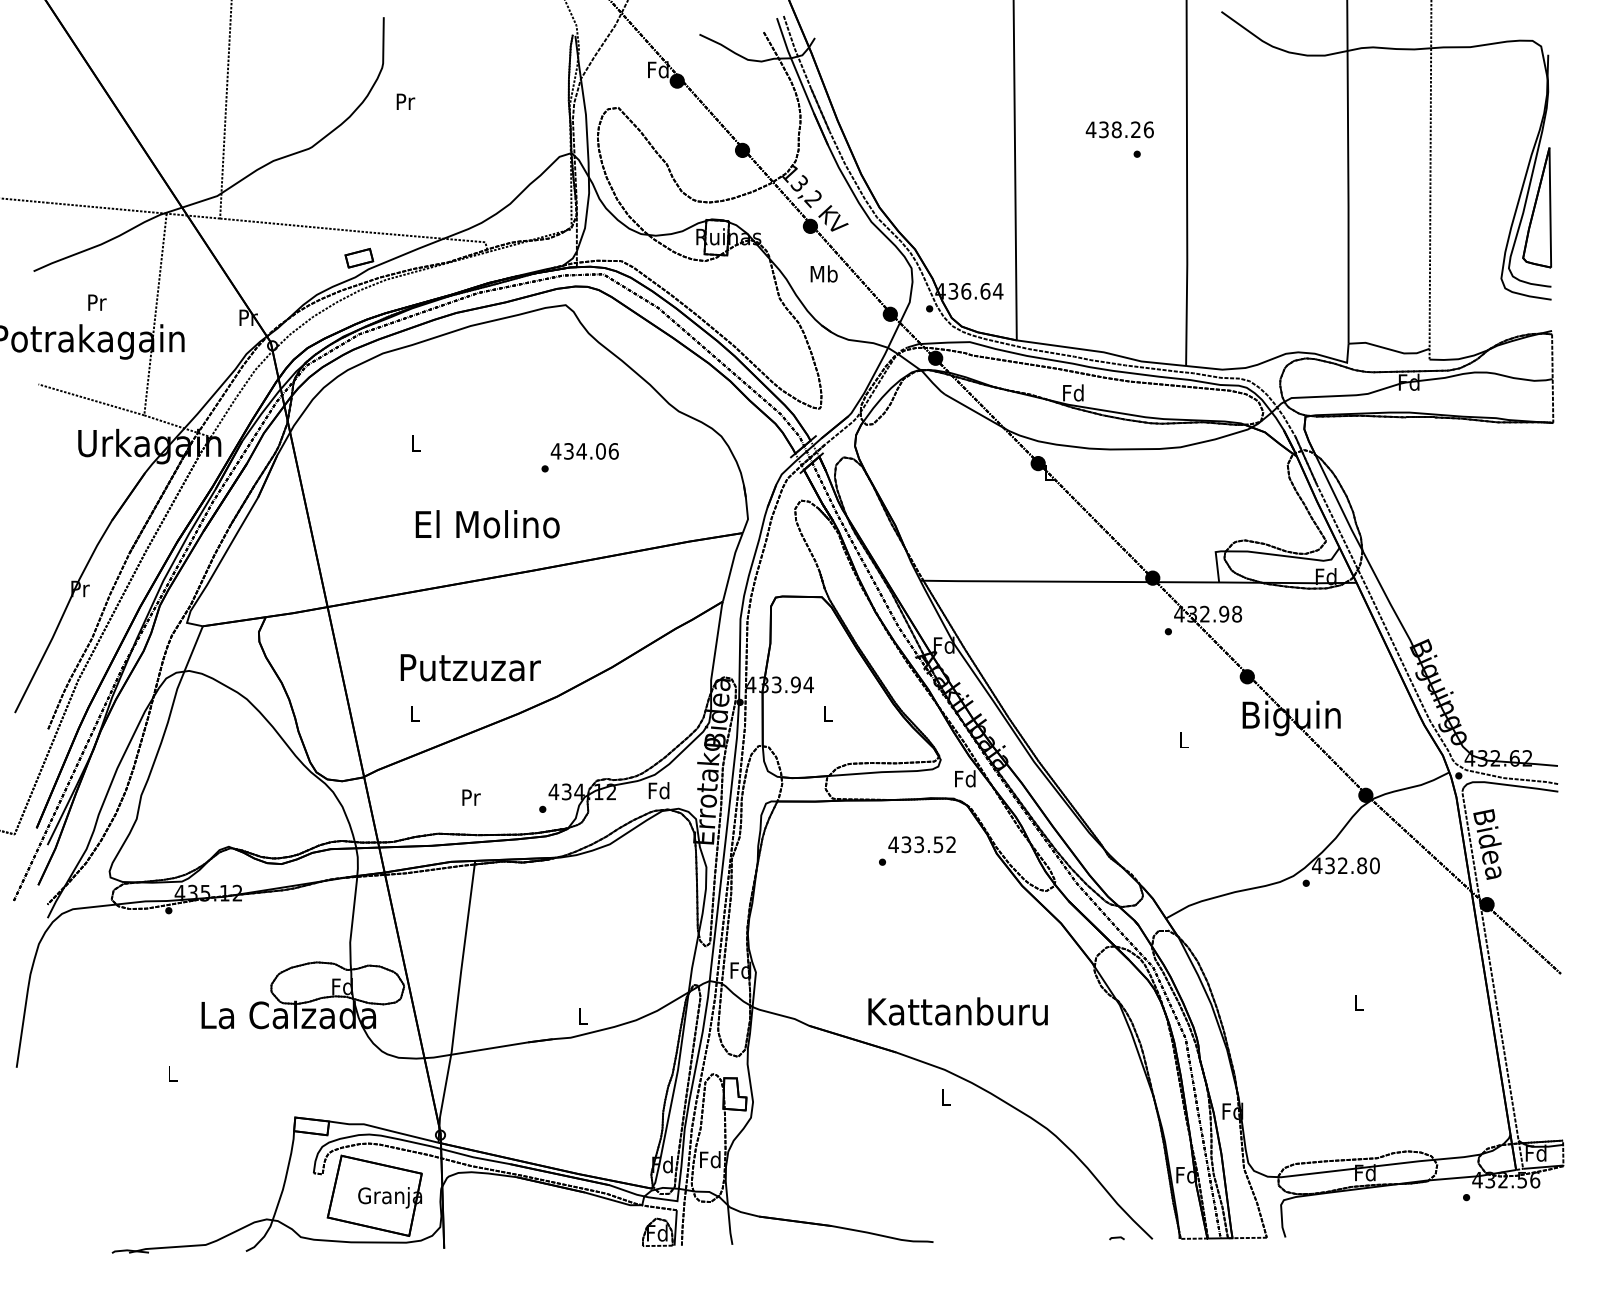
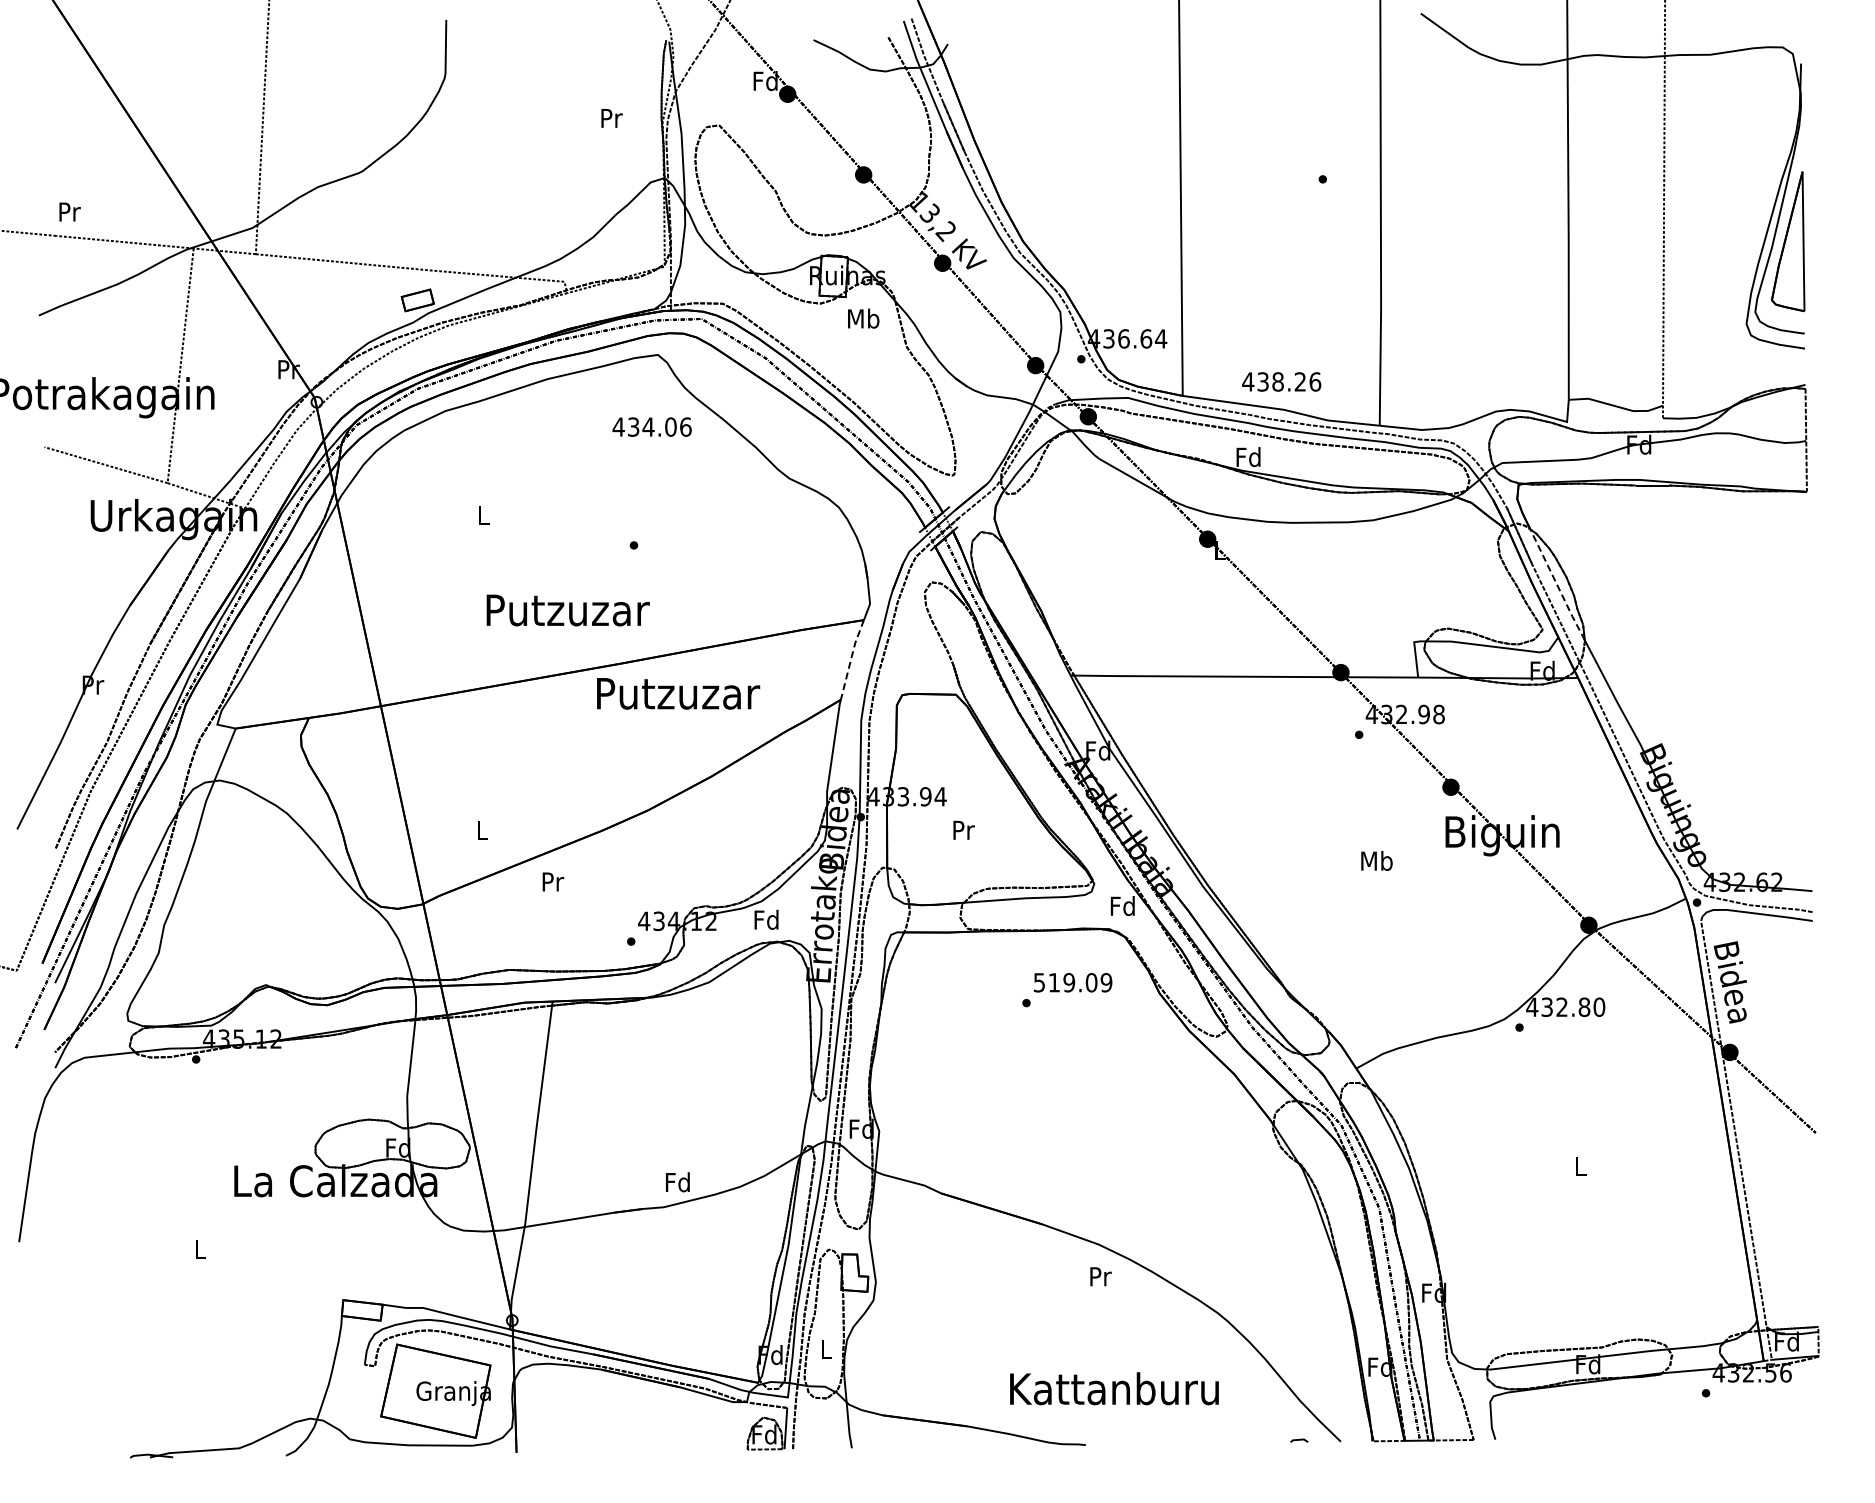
text: (405, 101) -> (611, 118), moved
text: (1119, 129) -> (1281, 381), moved
text: (824, 273) -> (863, 318), moved
text: (96, 302) -> (69, 211), moved
text: (584, 450) -> (651, 426), moved
line: (1338, 502) -> (1556, 584), solid -> dashed
text: (487, 523) -> (566, 609), El Molino -> Putzuzar
line: (732, 566) -> (851, 659), solid -> dashed
text: (470, 667) -> (678, 693), moved
text: (828, 713) -> (963, 829), L -> Pr
text: (1183, 739) -> (1376, 860), L -> Mb
text: (471, 797) -> (553, 881), moved
text: (922, 844) -> (1072, 982), 433.52 -> 519.09
text: (958, 1011) -> (1114, 1388), moved
text: (582, 1016) -> (677, 1182), L -> Fd
text: (946, 1097) -> (1100, 1276), L -> Pr
text: (710, 1159) -> (826, 1349), Fd -> L

